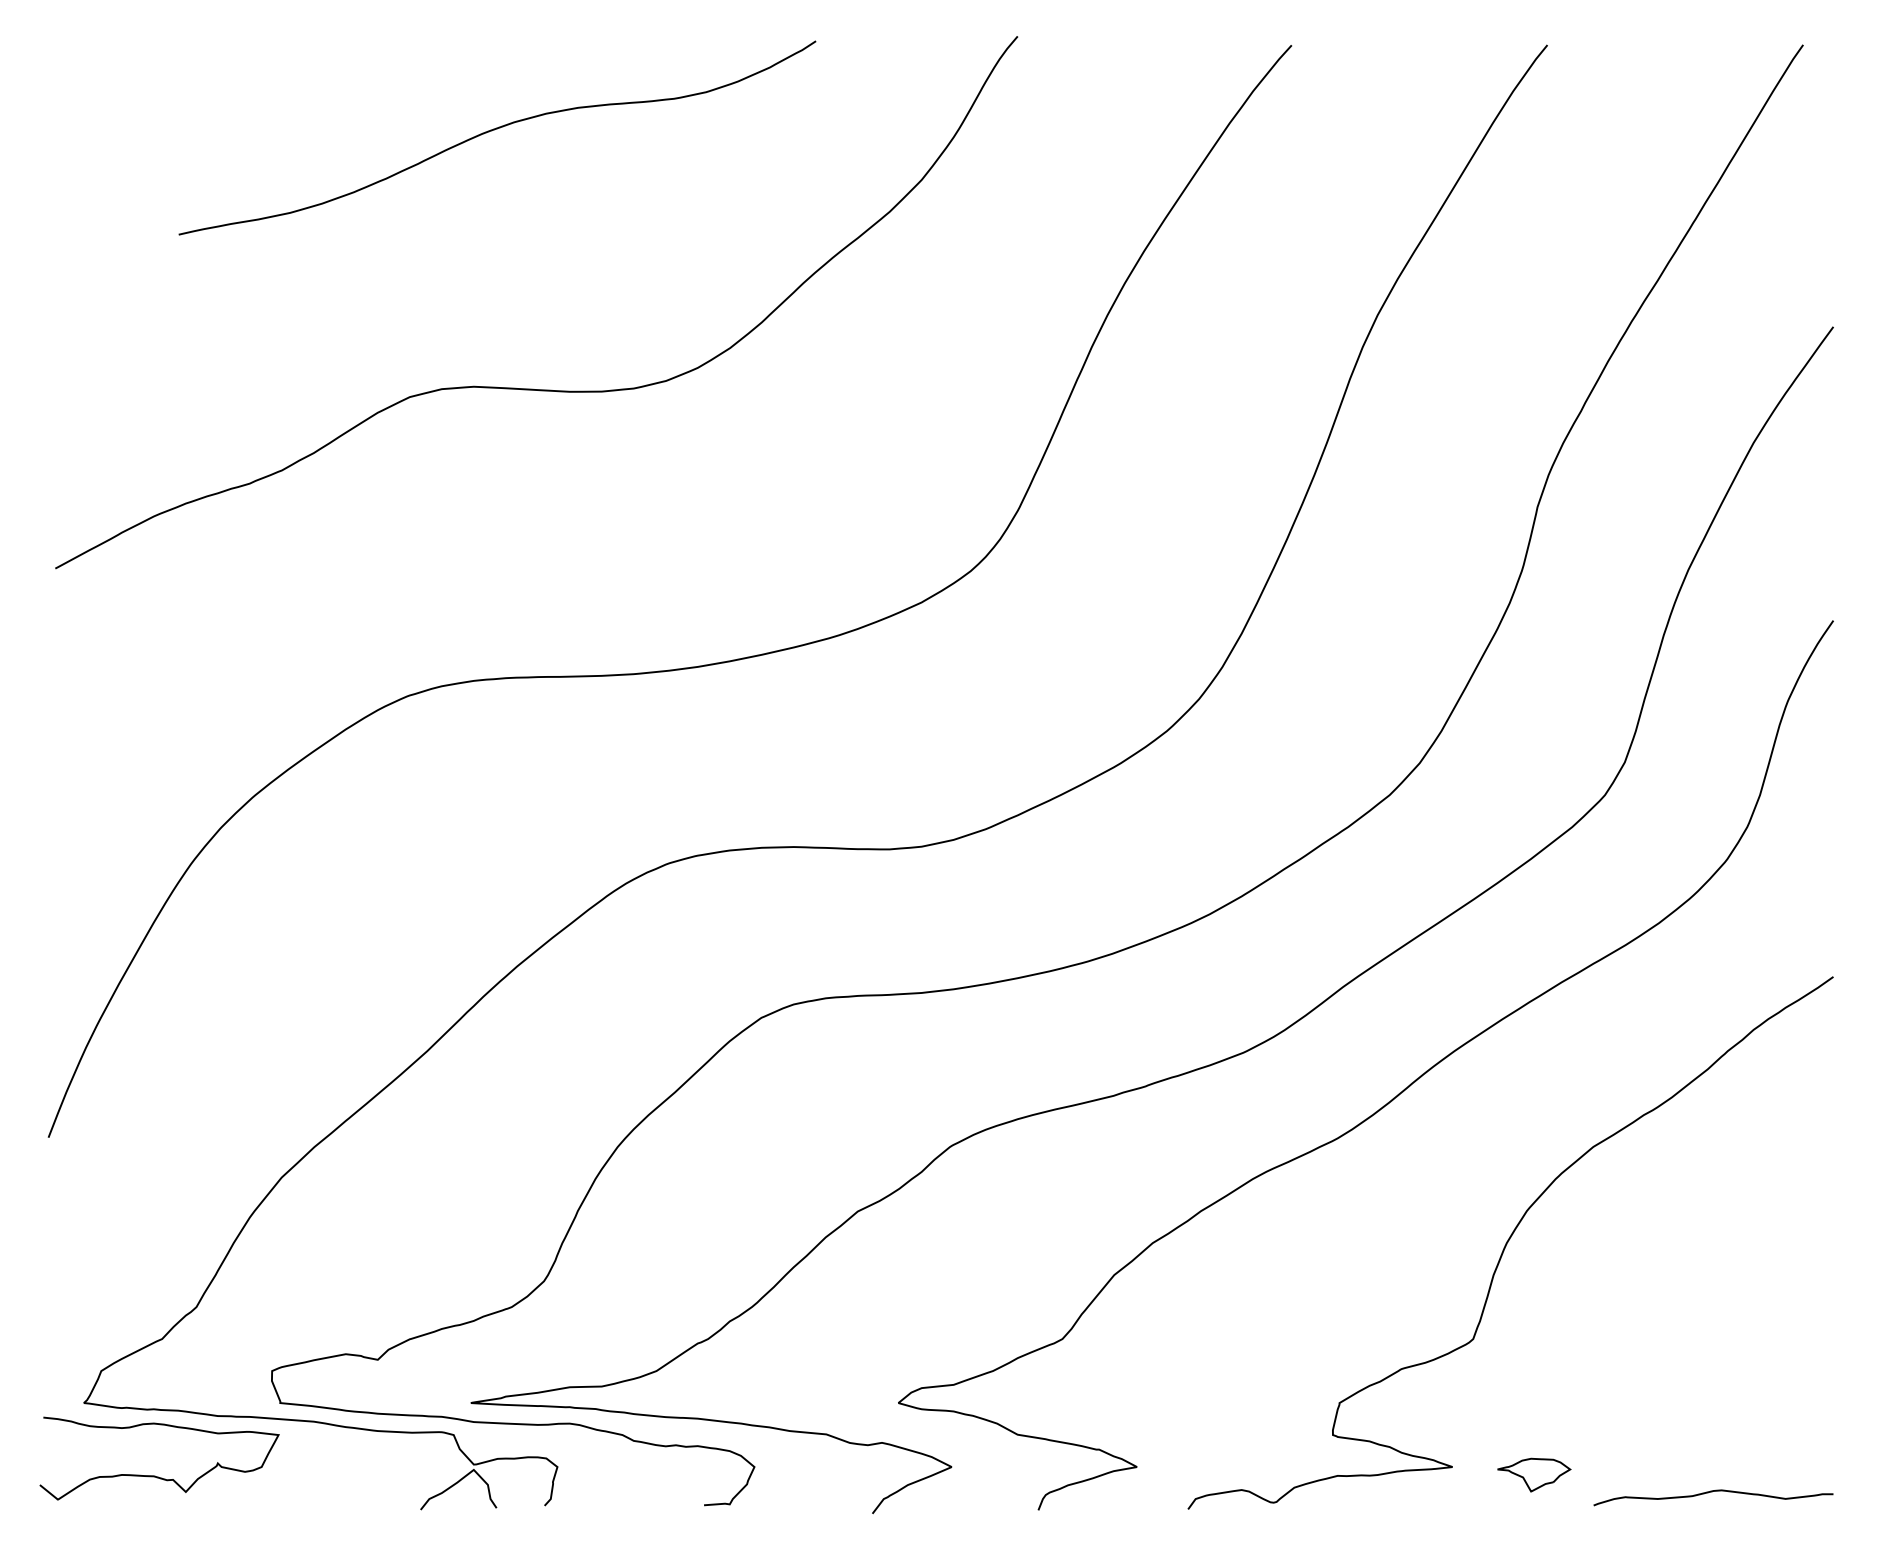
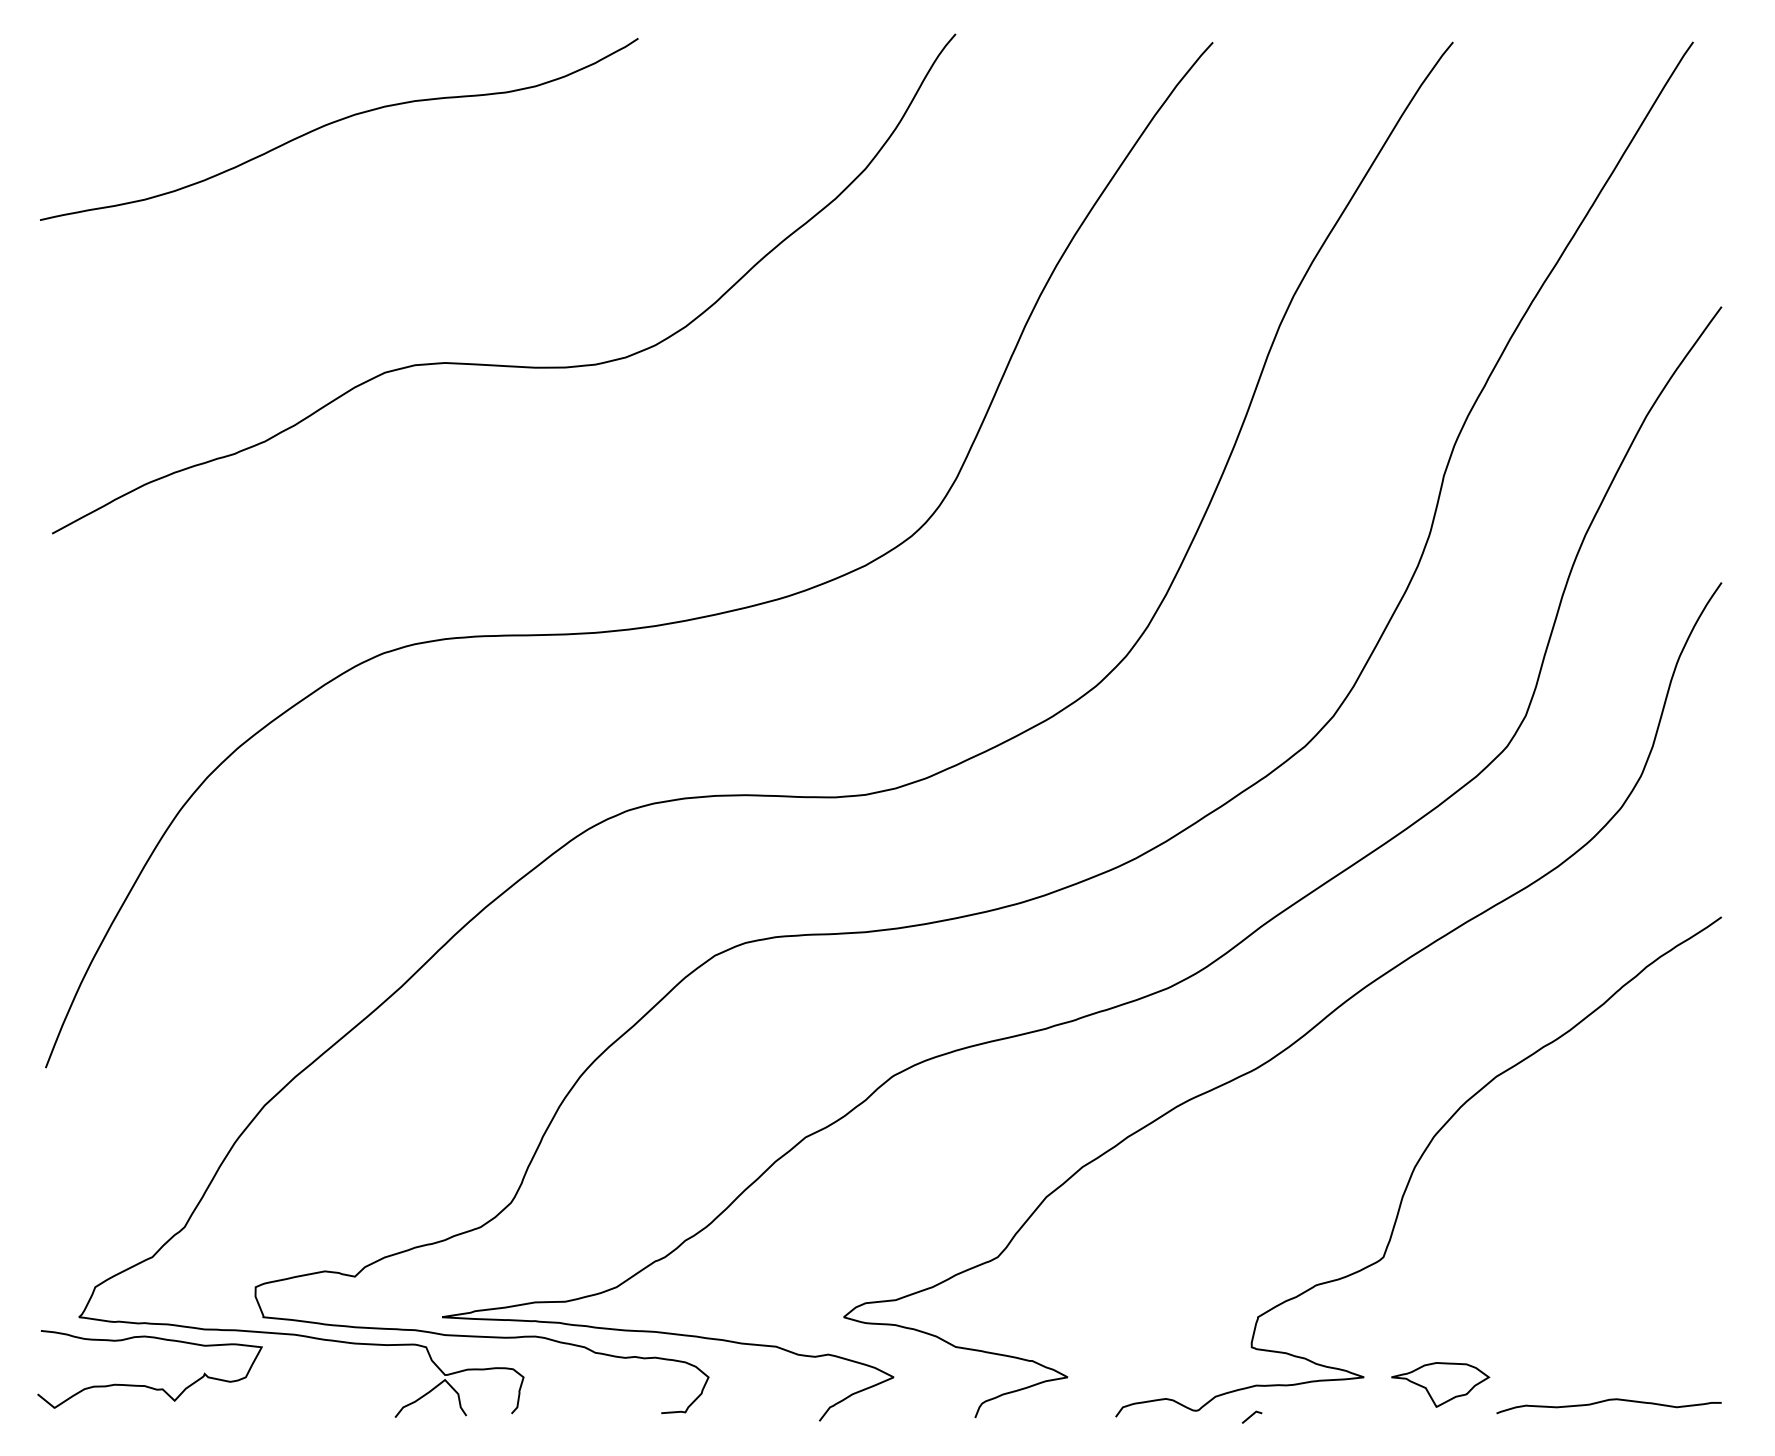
curve: (494, 130) -> (336, 122), moved
part: (1533, 1474) -> (1440, 1384), size x1.43
line: (1332, 1508) -> (1251, 1416), added

